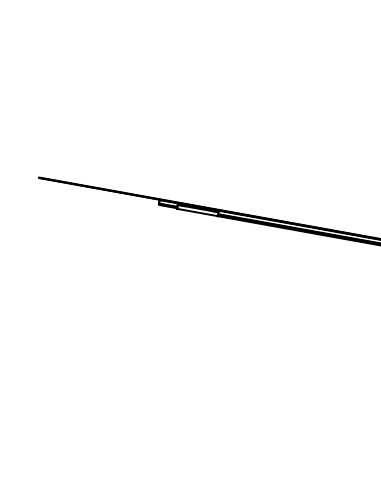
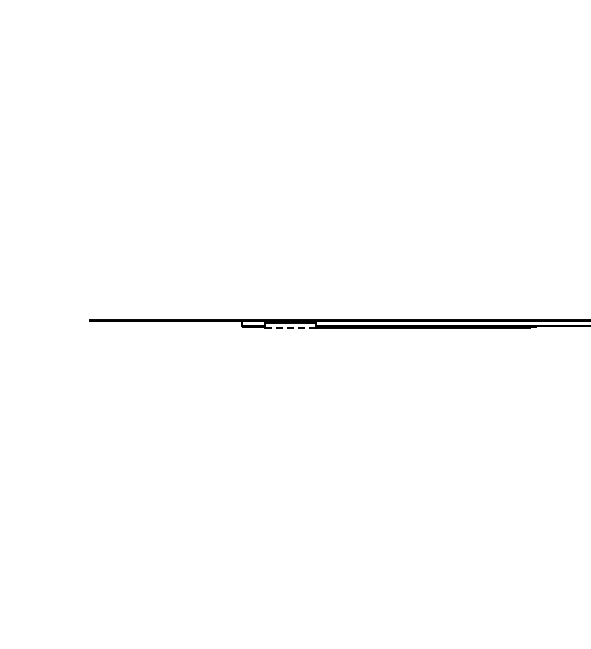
line: (197, 212) -> (290, 328), solid -> dashed

